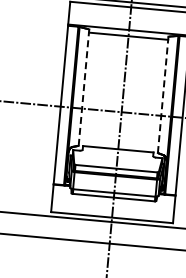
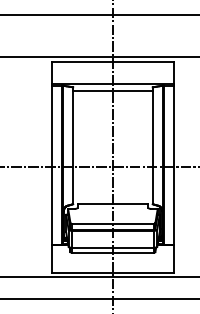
line: (84, 87) -> (73, 145), dashed -> solid
line: (162, 94) -> (152, 145), dashed -> solid

